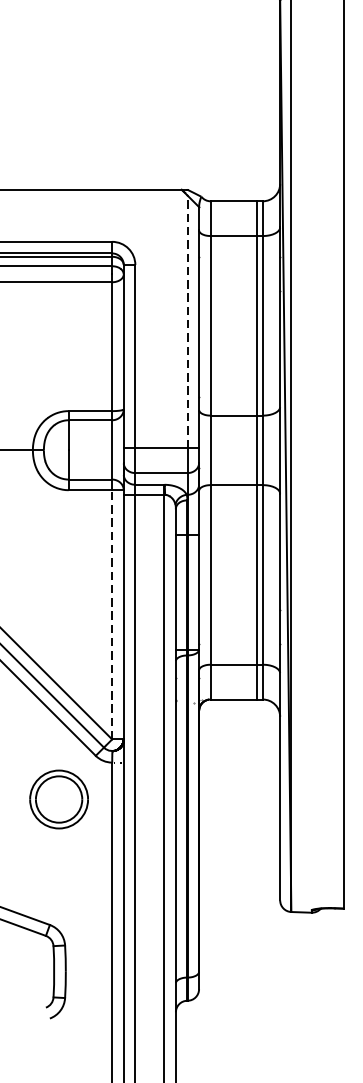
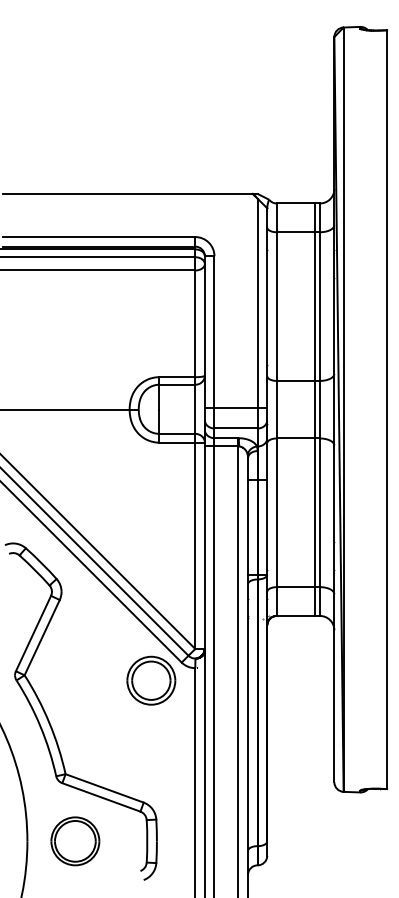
line: (187, 320) -> (257, 302), dashed -> solid
line: (112, 614) -> (195, 545), dashed -> solid
part: (59, 799) -> (151, 680), moved

